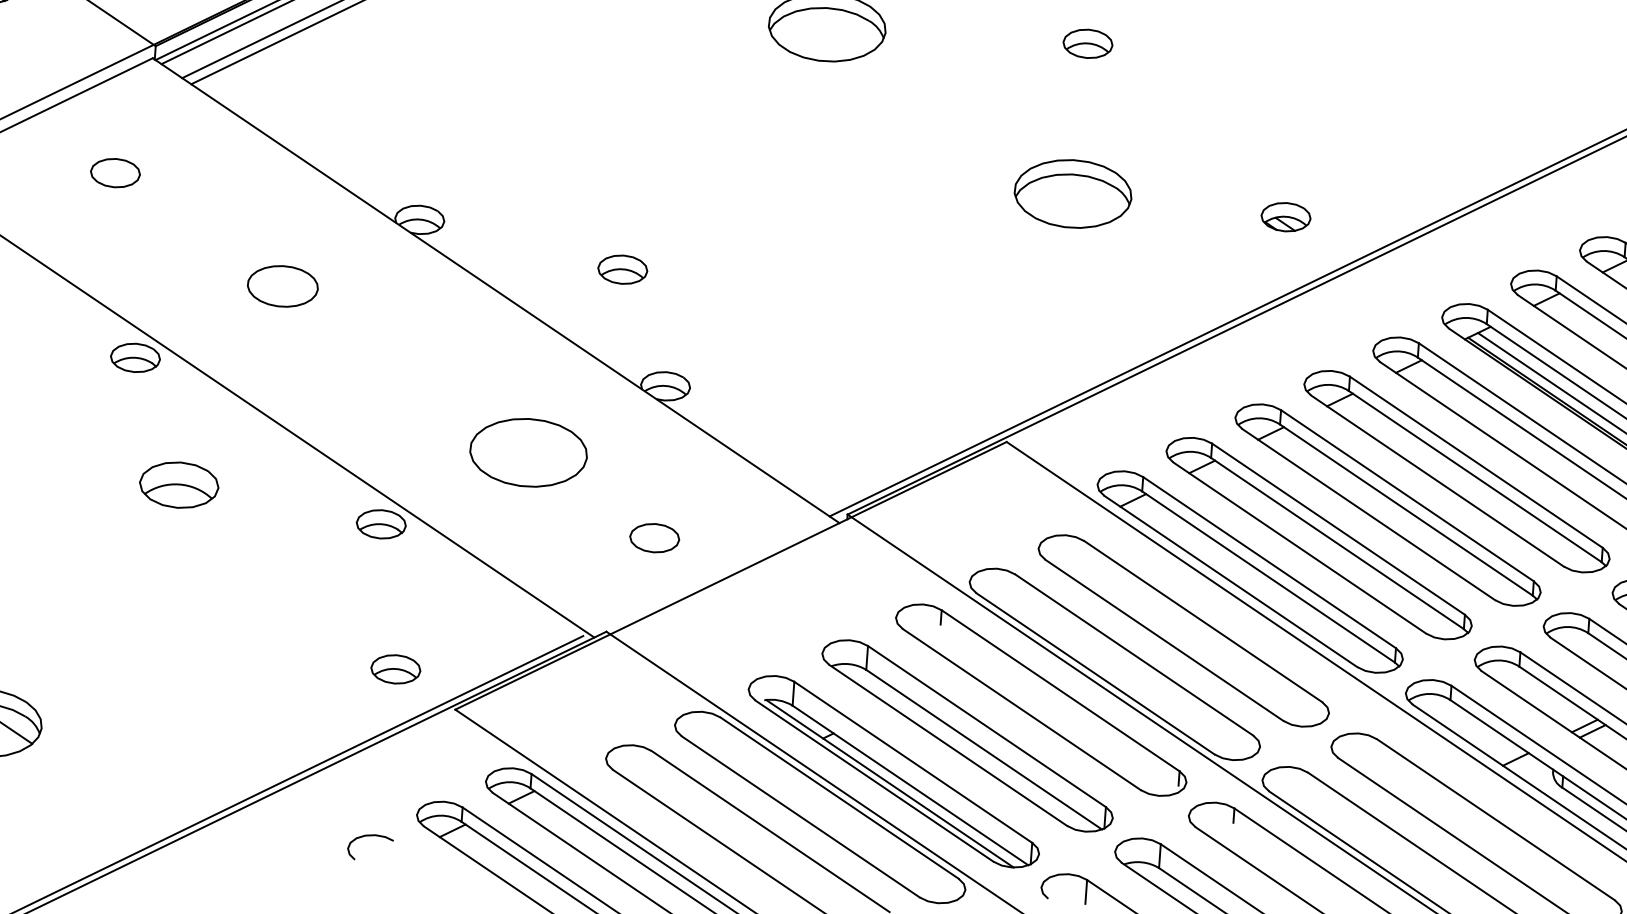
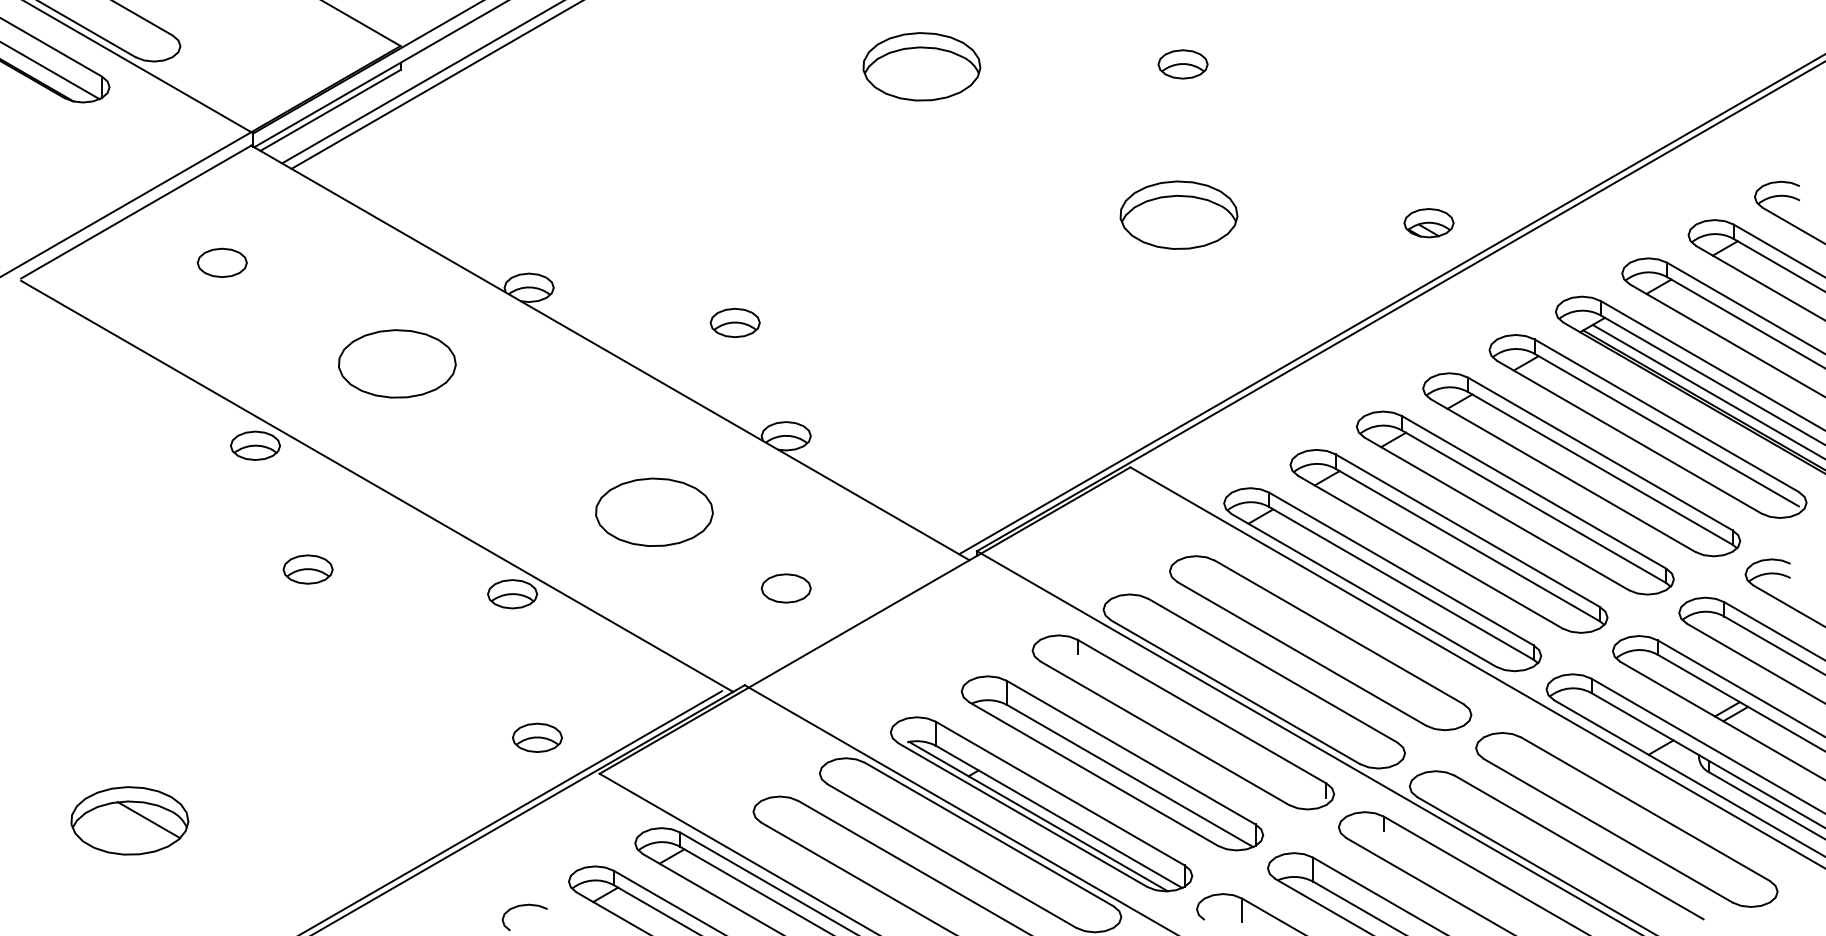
part: (1285, 217) -> (1428, 223), moved
part: (283, 285) -> (397, 363), size x1.67
part: (178, 485) -> (307, 569), size x0.62

